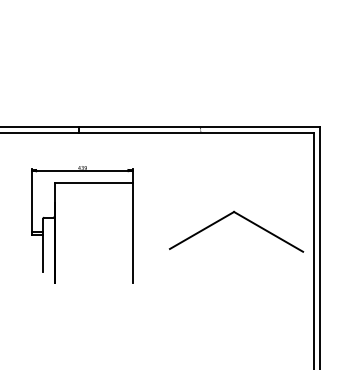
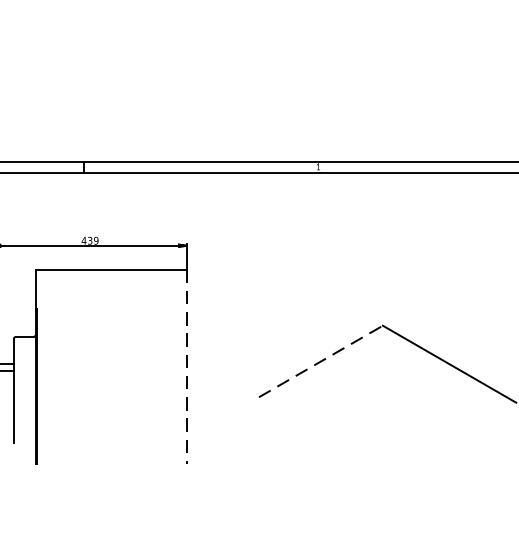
line: (202, 230) -> (321, 361), solid -> dashed
line: (132, 233) -> (186, 367), solid -> dashed

